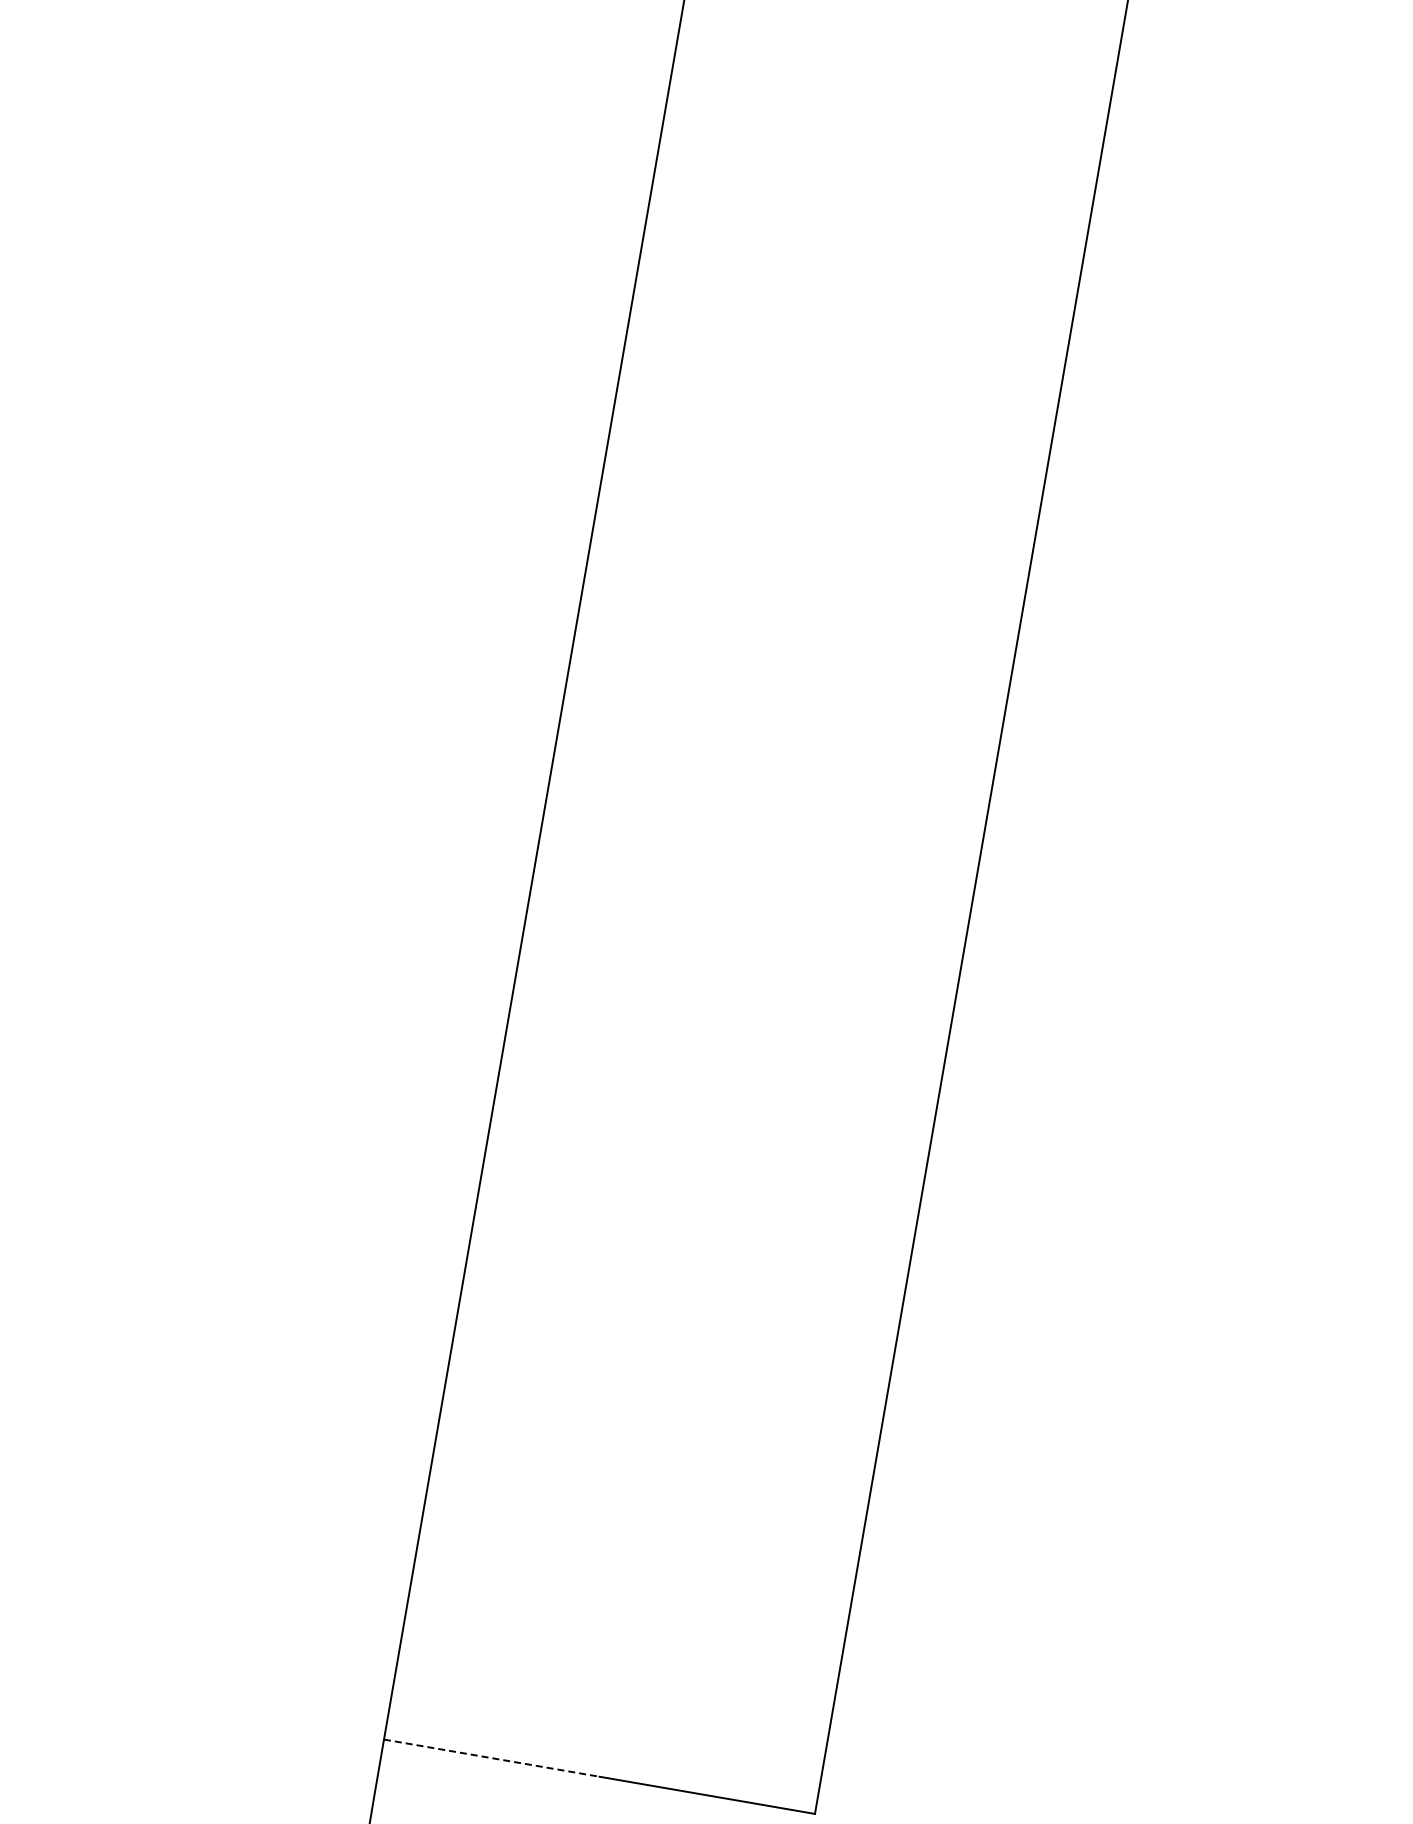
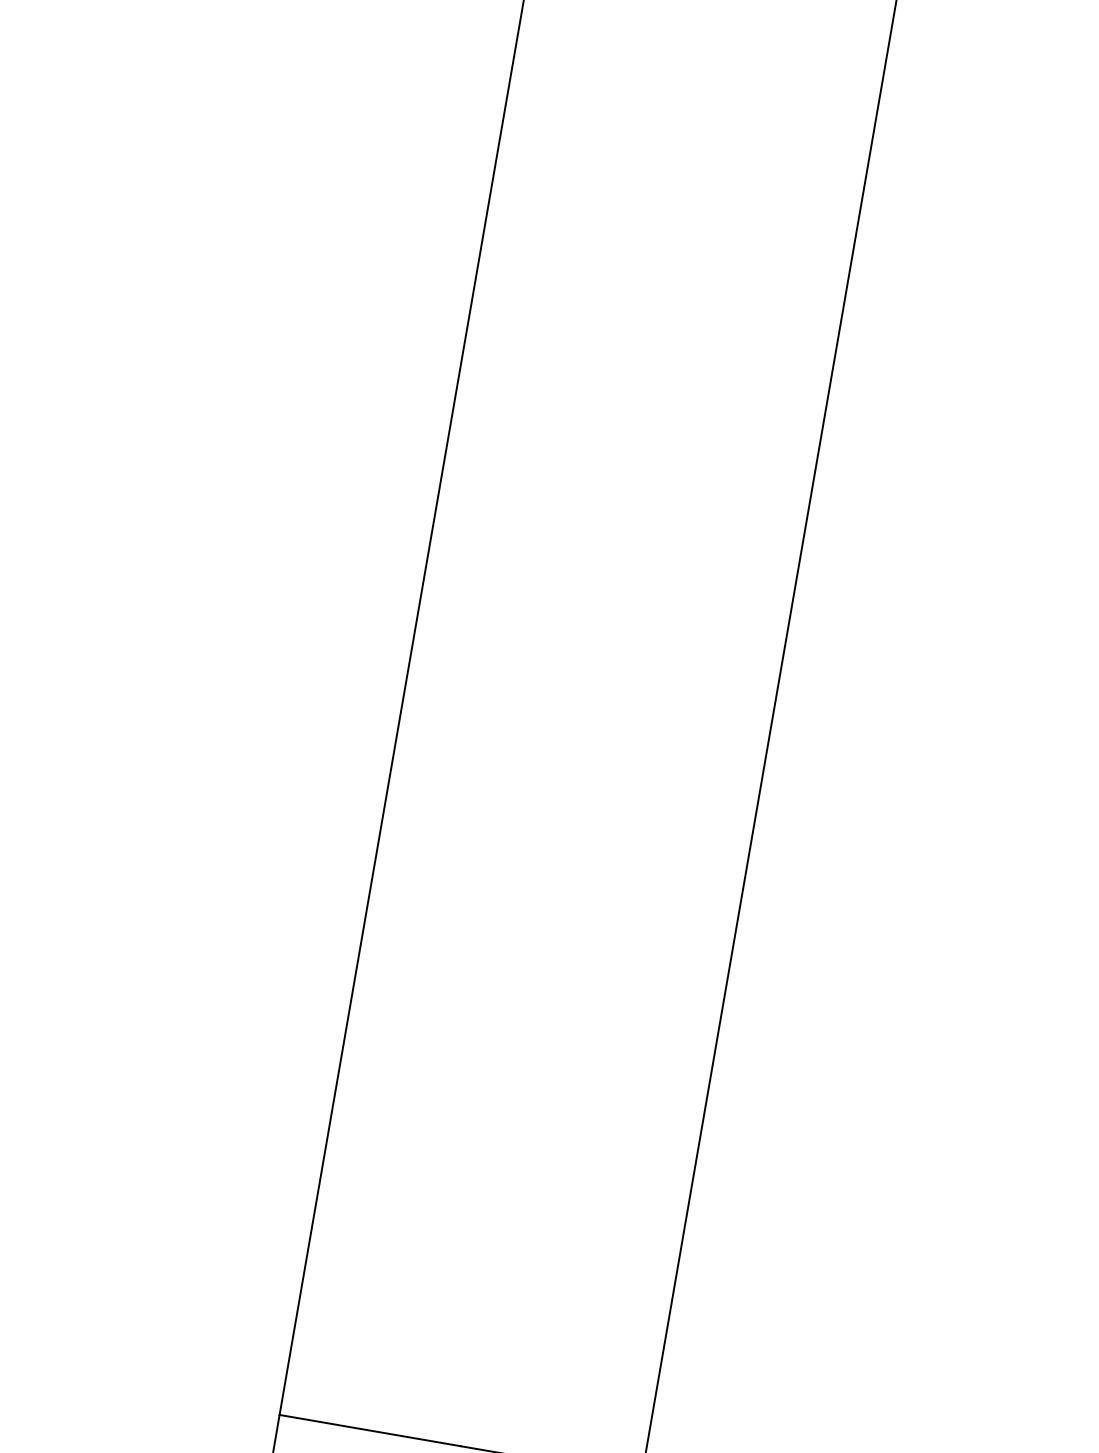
line: (492, 1758) -> (370, 1430), dashed -> solid

